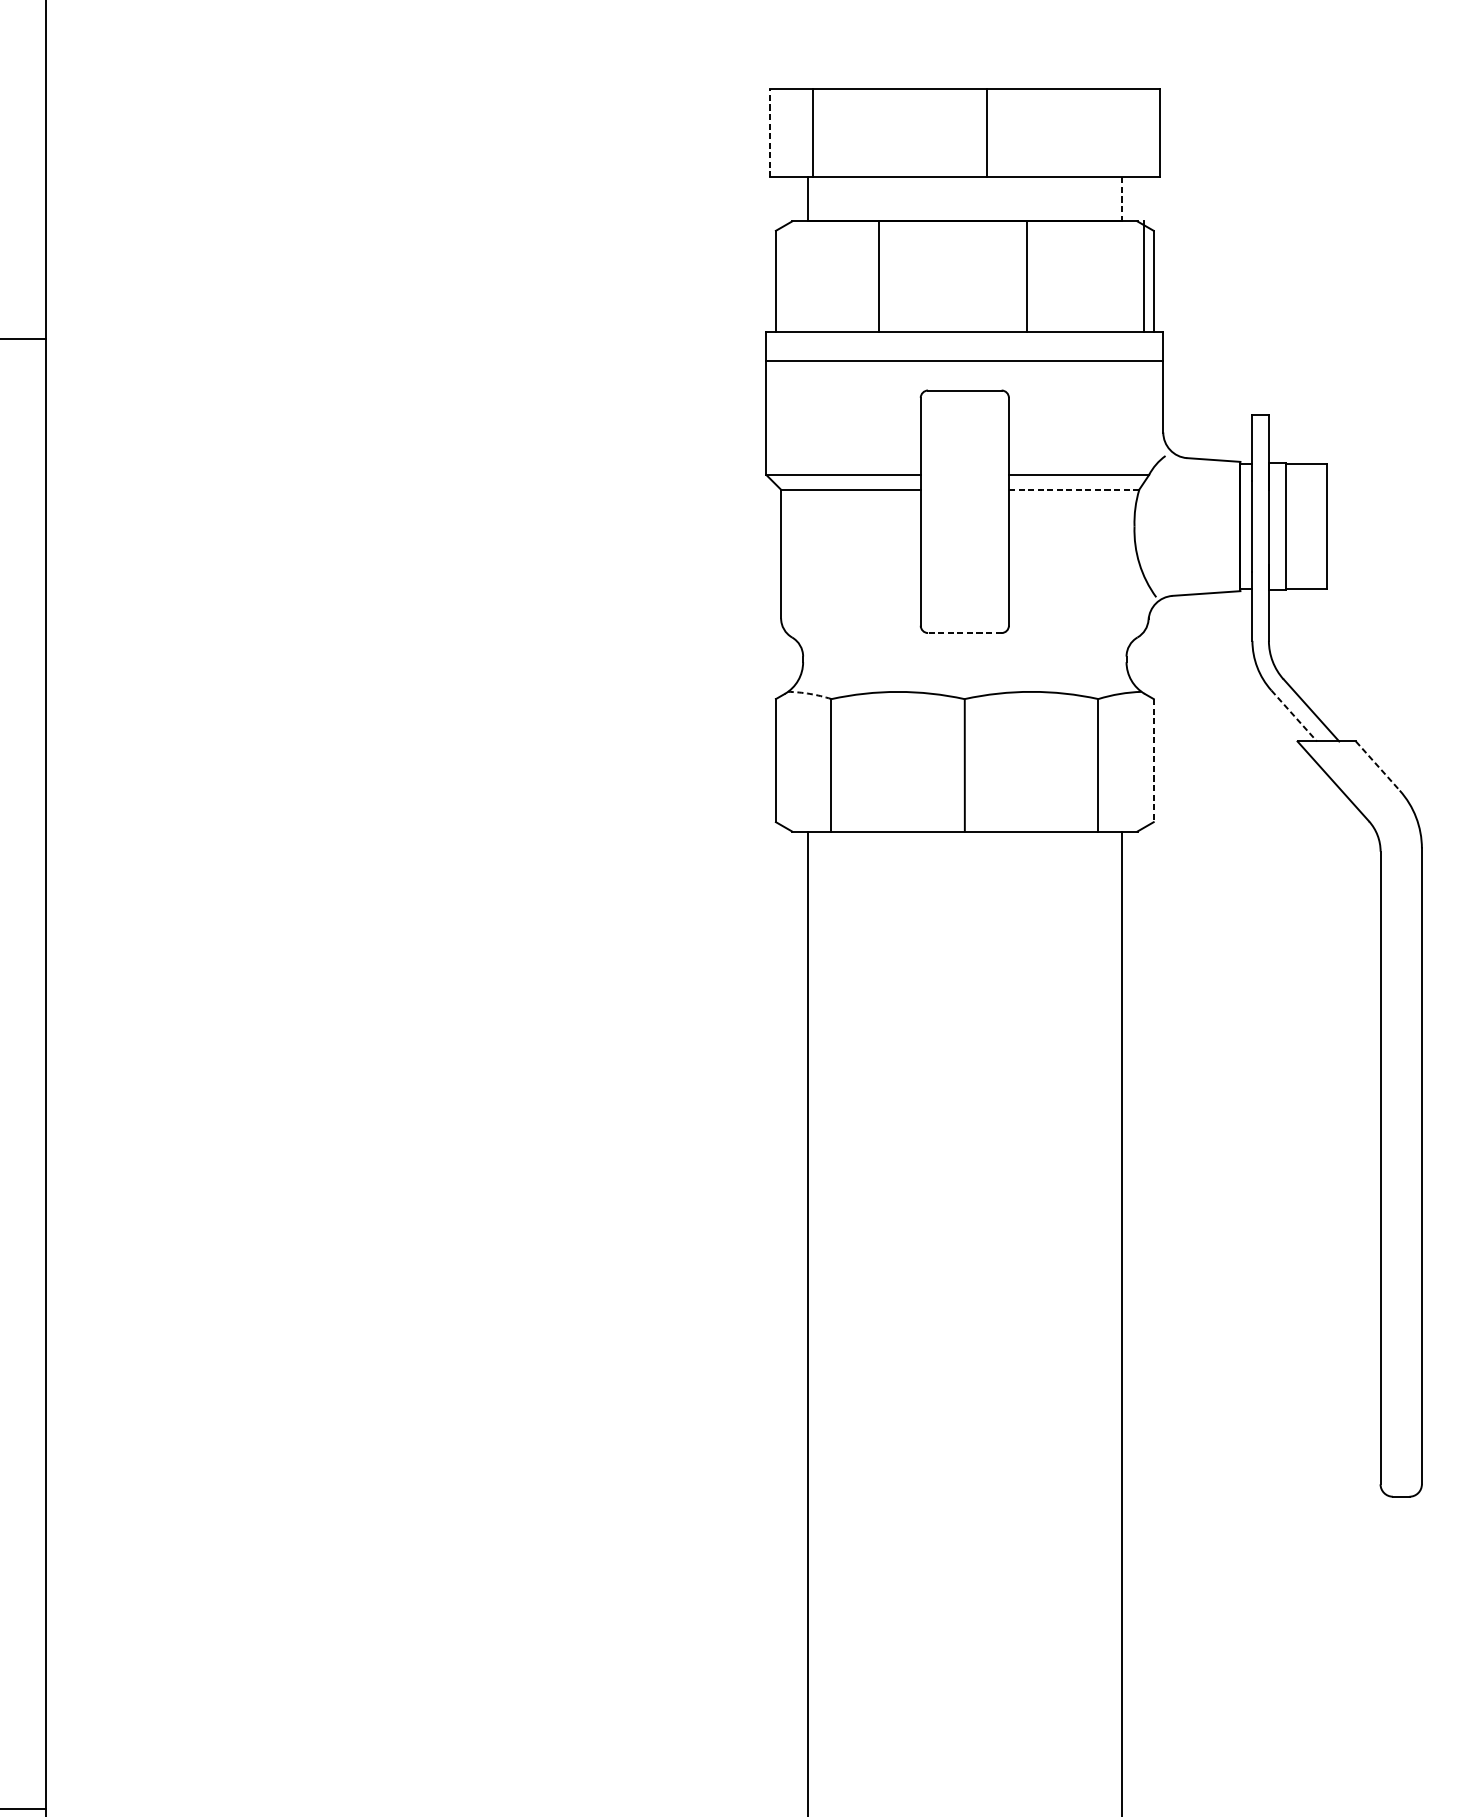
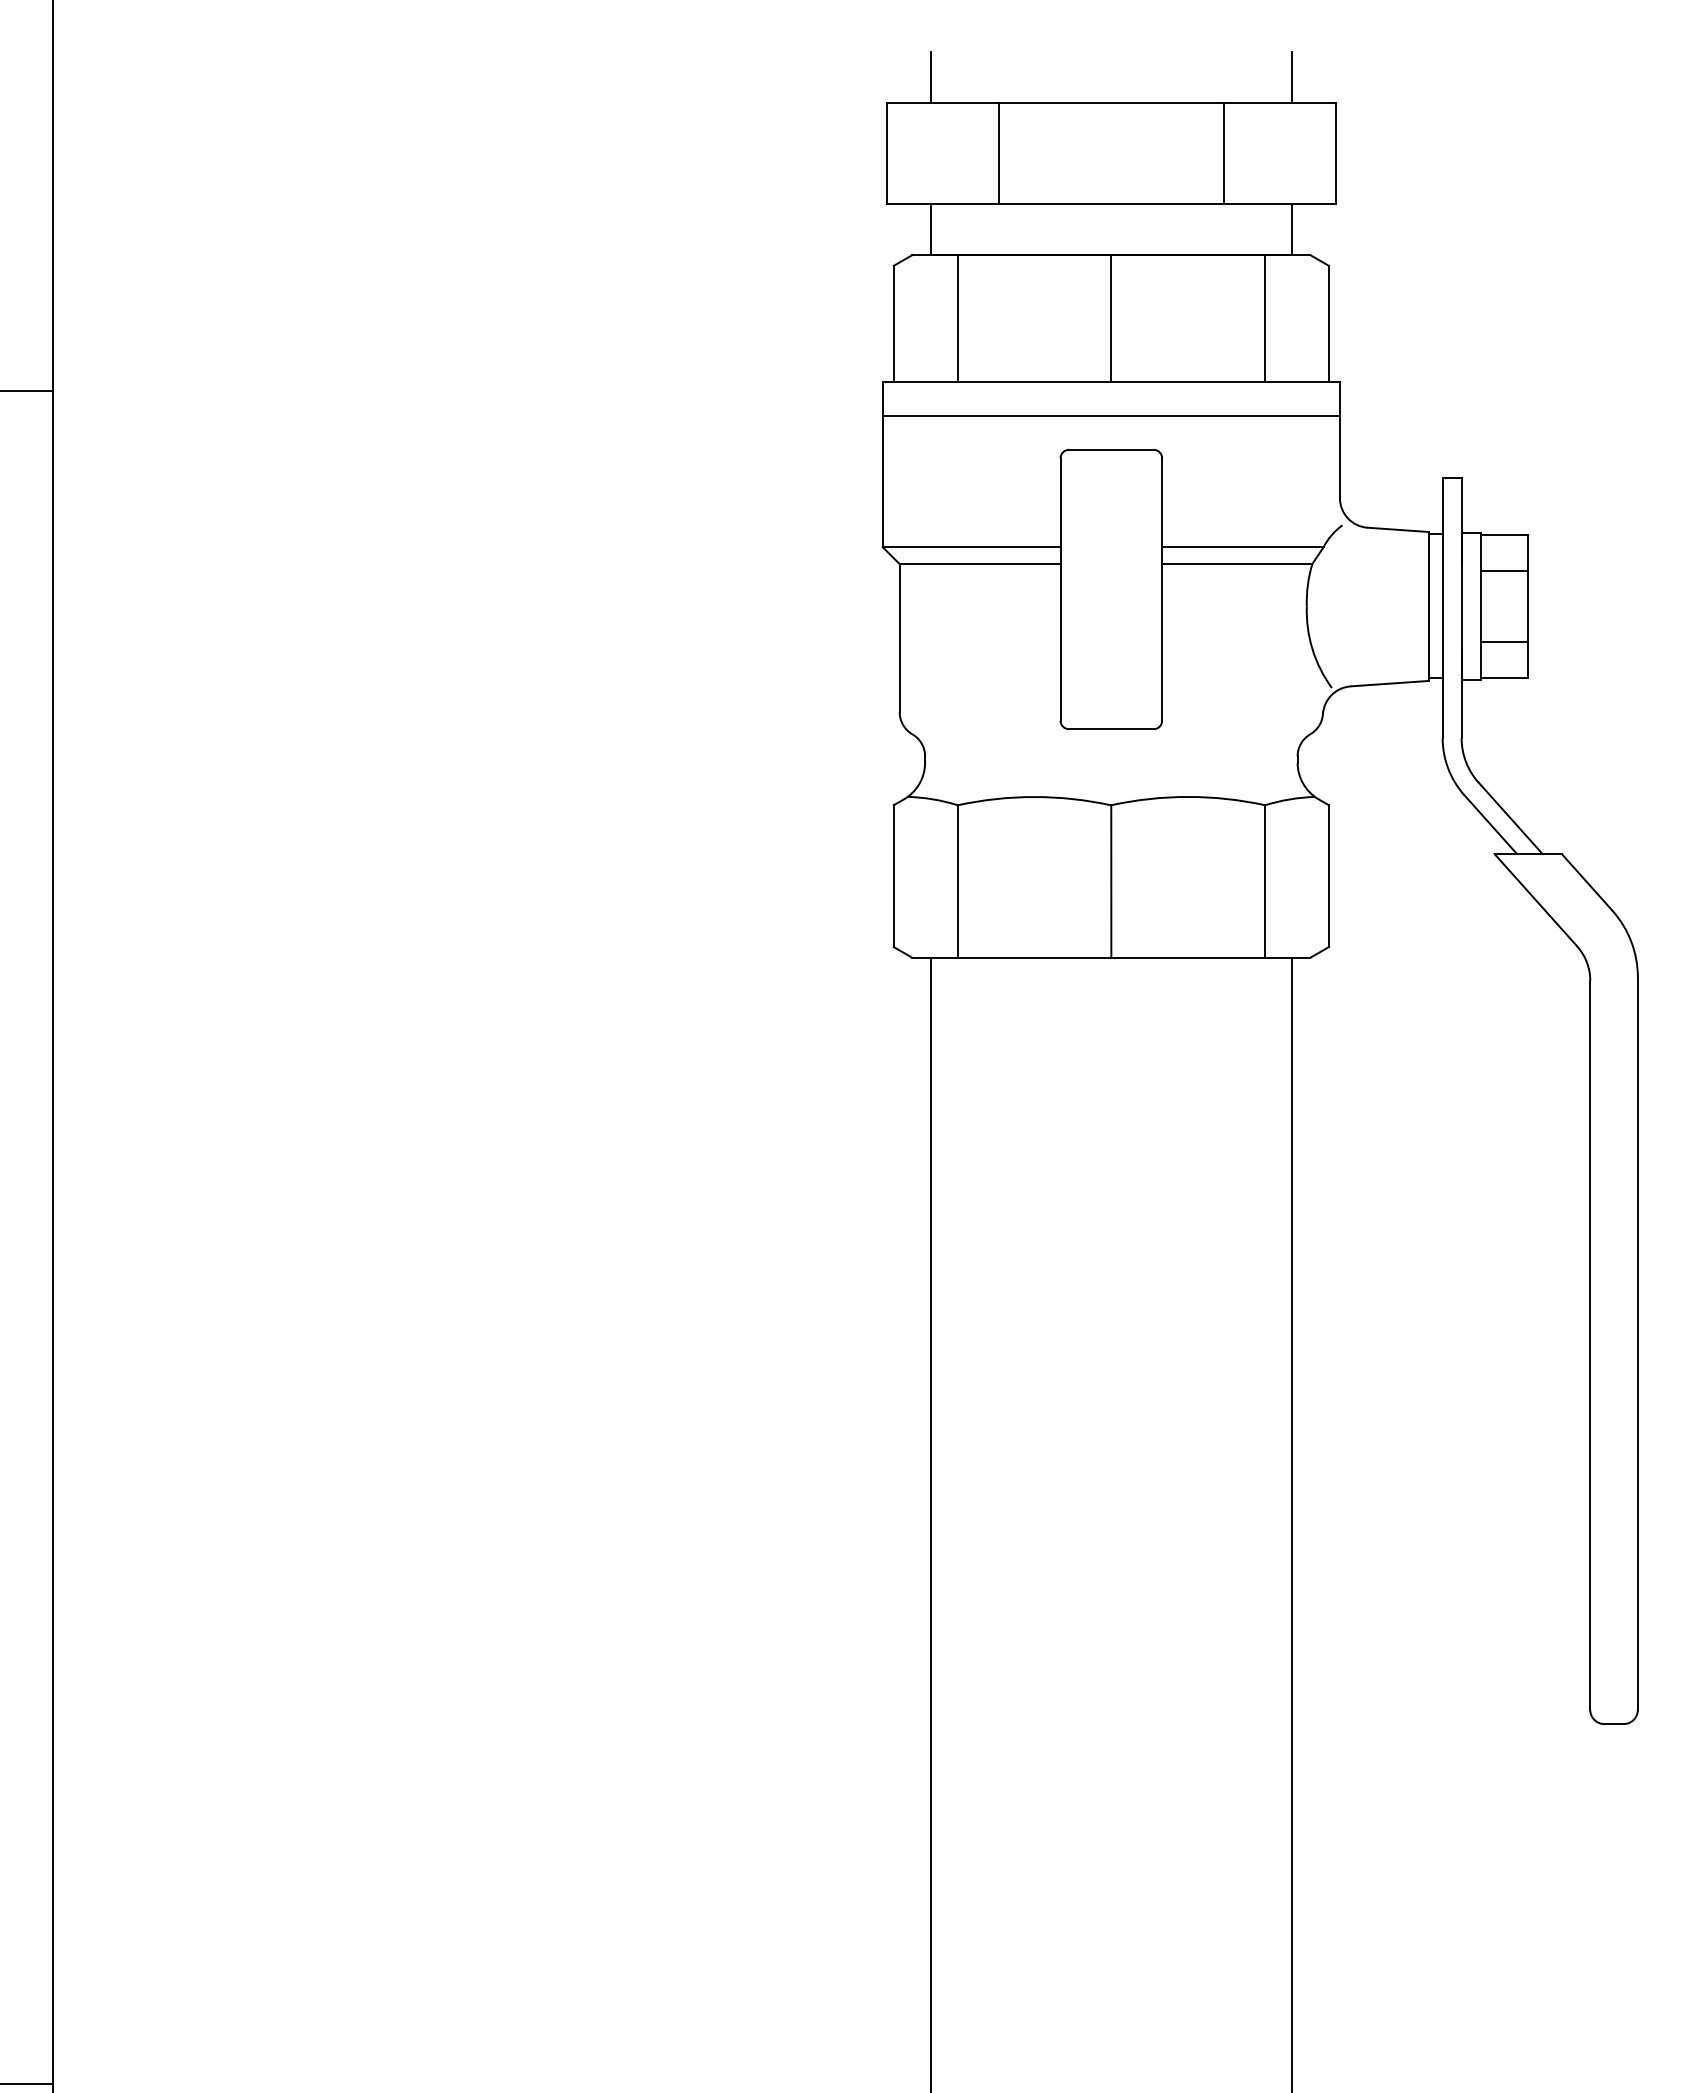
line: (807, 66) -> (930, 76), added
line: (1122, 66) -> (1292, 76), added
line: (769, 133) -> (886, 153), dashed -> solid
line: (813, 133) -> (999, 153), moved
line: (986, 133) -> (1223, 153), moved
line: (1122, 200) -> (1292, 230), dashed -> solid
line: (879, 276) -> (957, 318), moved
line: (1027, 276) -> (1111, 318), moved
line: (1143, 276) -> (1265, 318), moved
line: (1074, 490) -> (1237, 564), dashed -> solid
line: (1306, 495) -> (1504, 570), added
line: (1306, 557) -> (1504, 642), added
line: (964, 633) -> (1110, 729), dashed -> solid
arc: (809, 694) -> (932, 799), dashed -> solid
line: (1294, 716) -> (1491, 825), dashed -> solid
line: (1153, 760) -> (1328, 876), dashed -> solid
line: (1378, 766) -> (1587, 882), dashed -> solid

